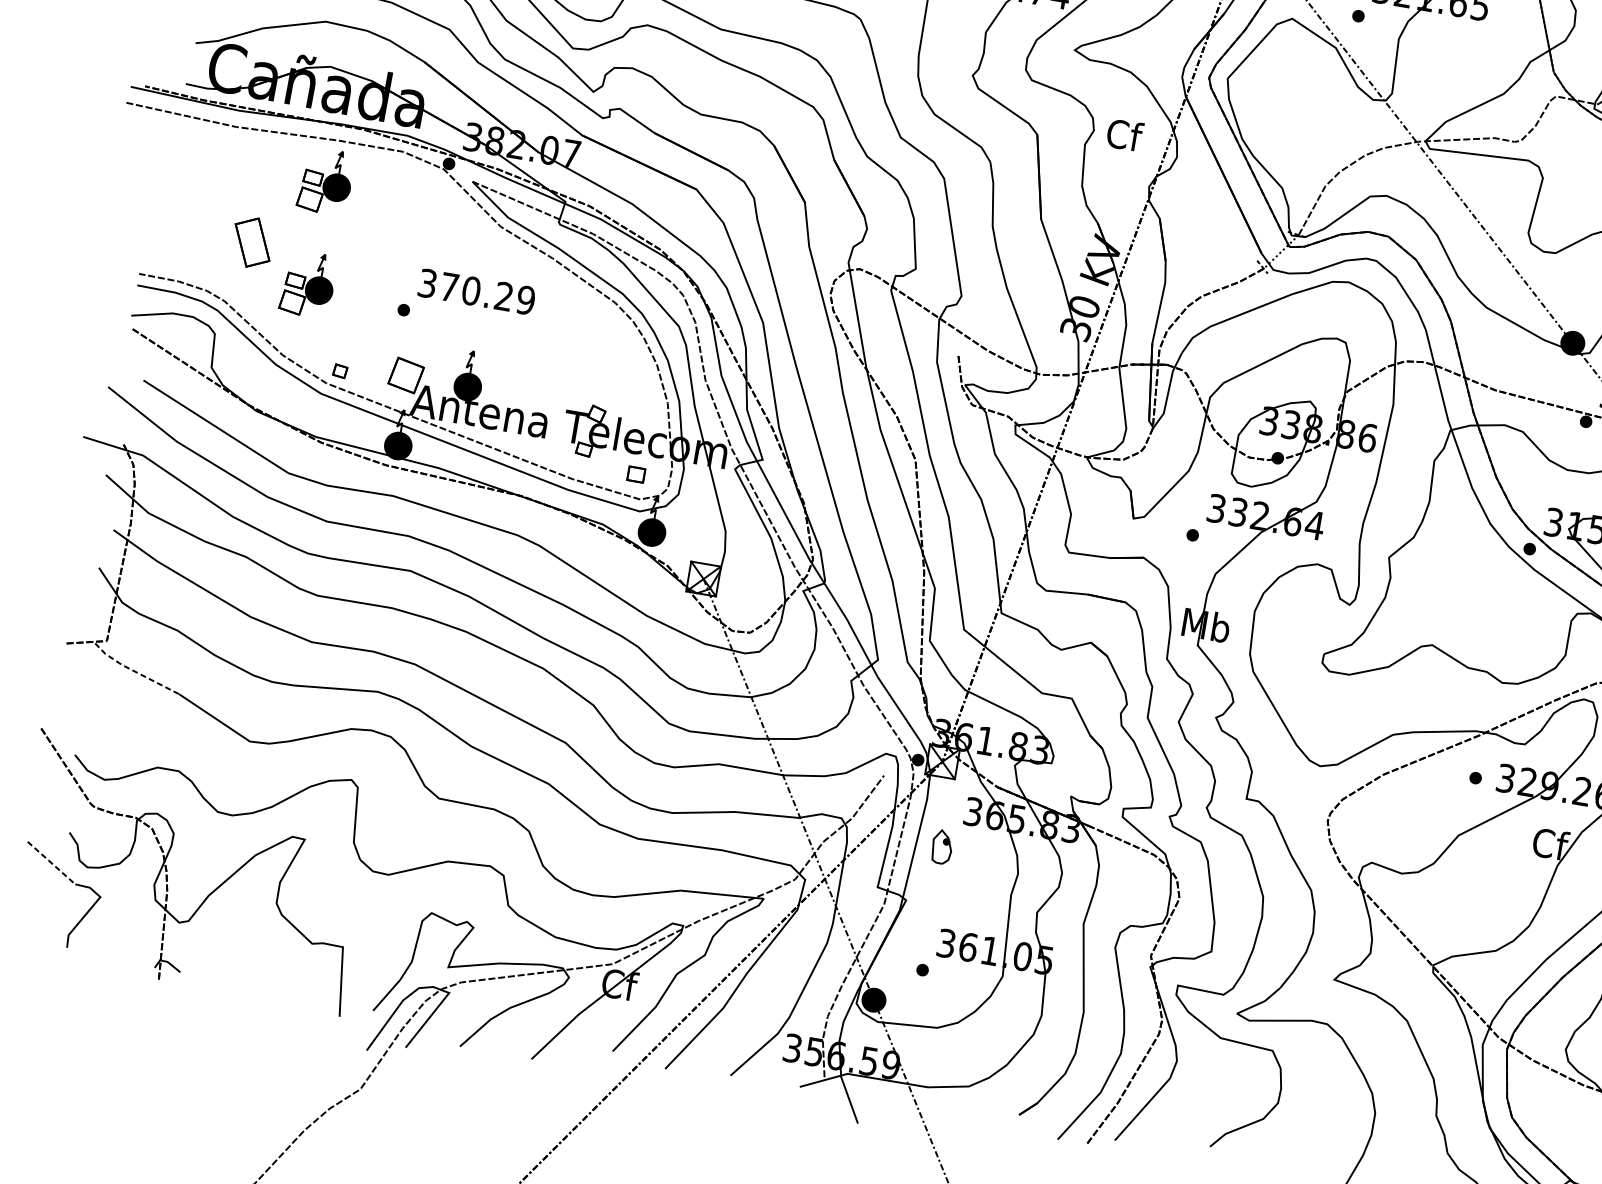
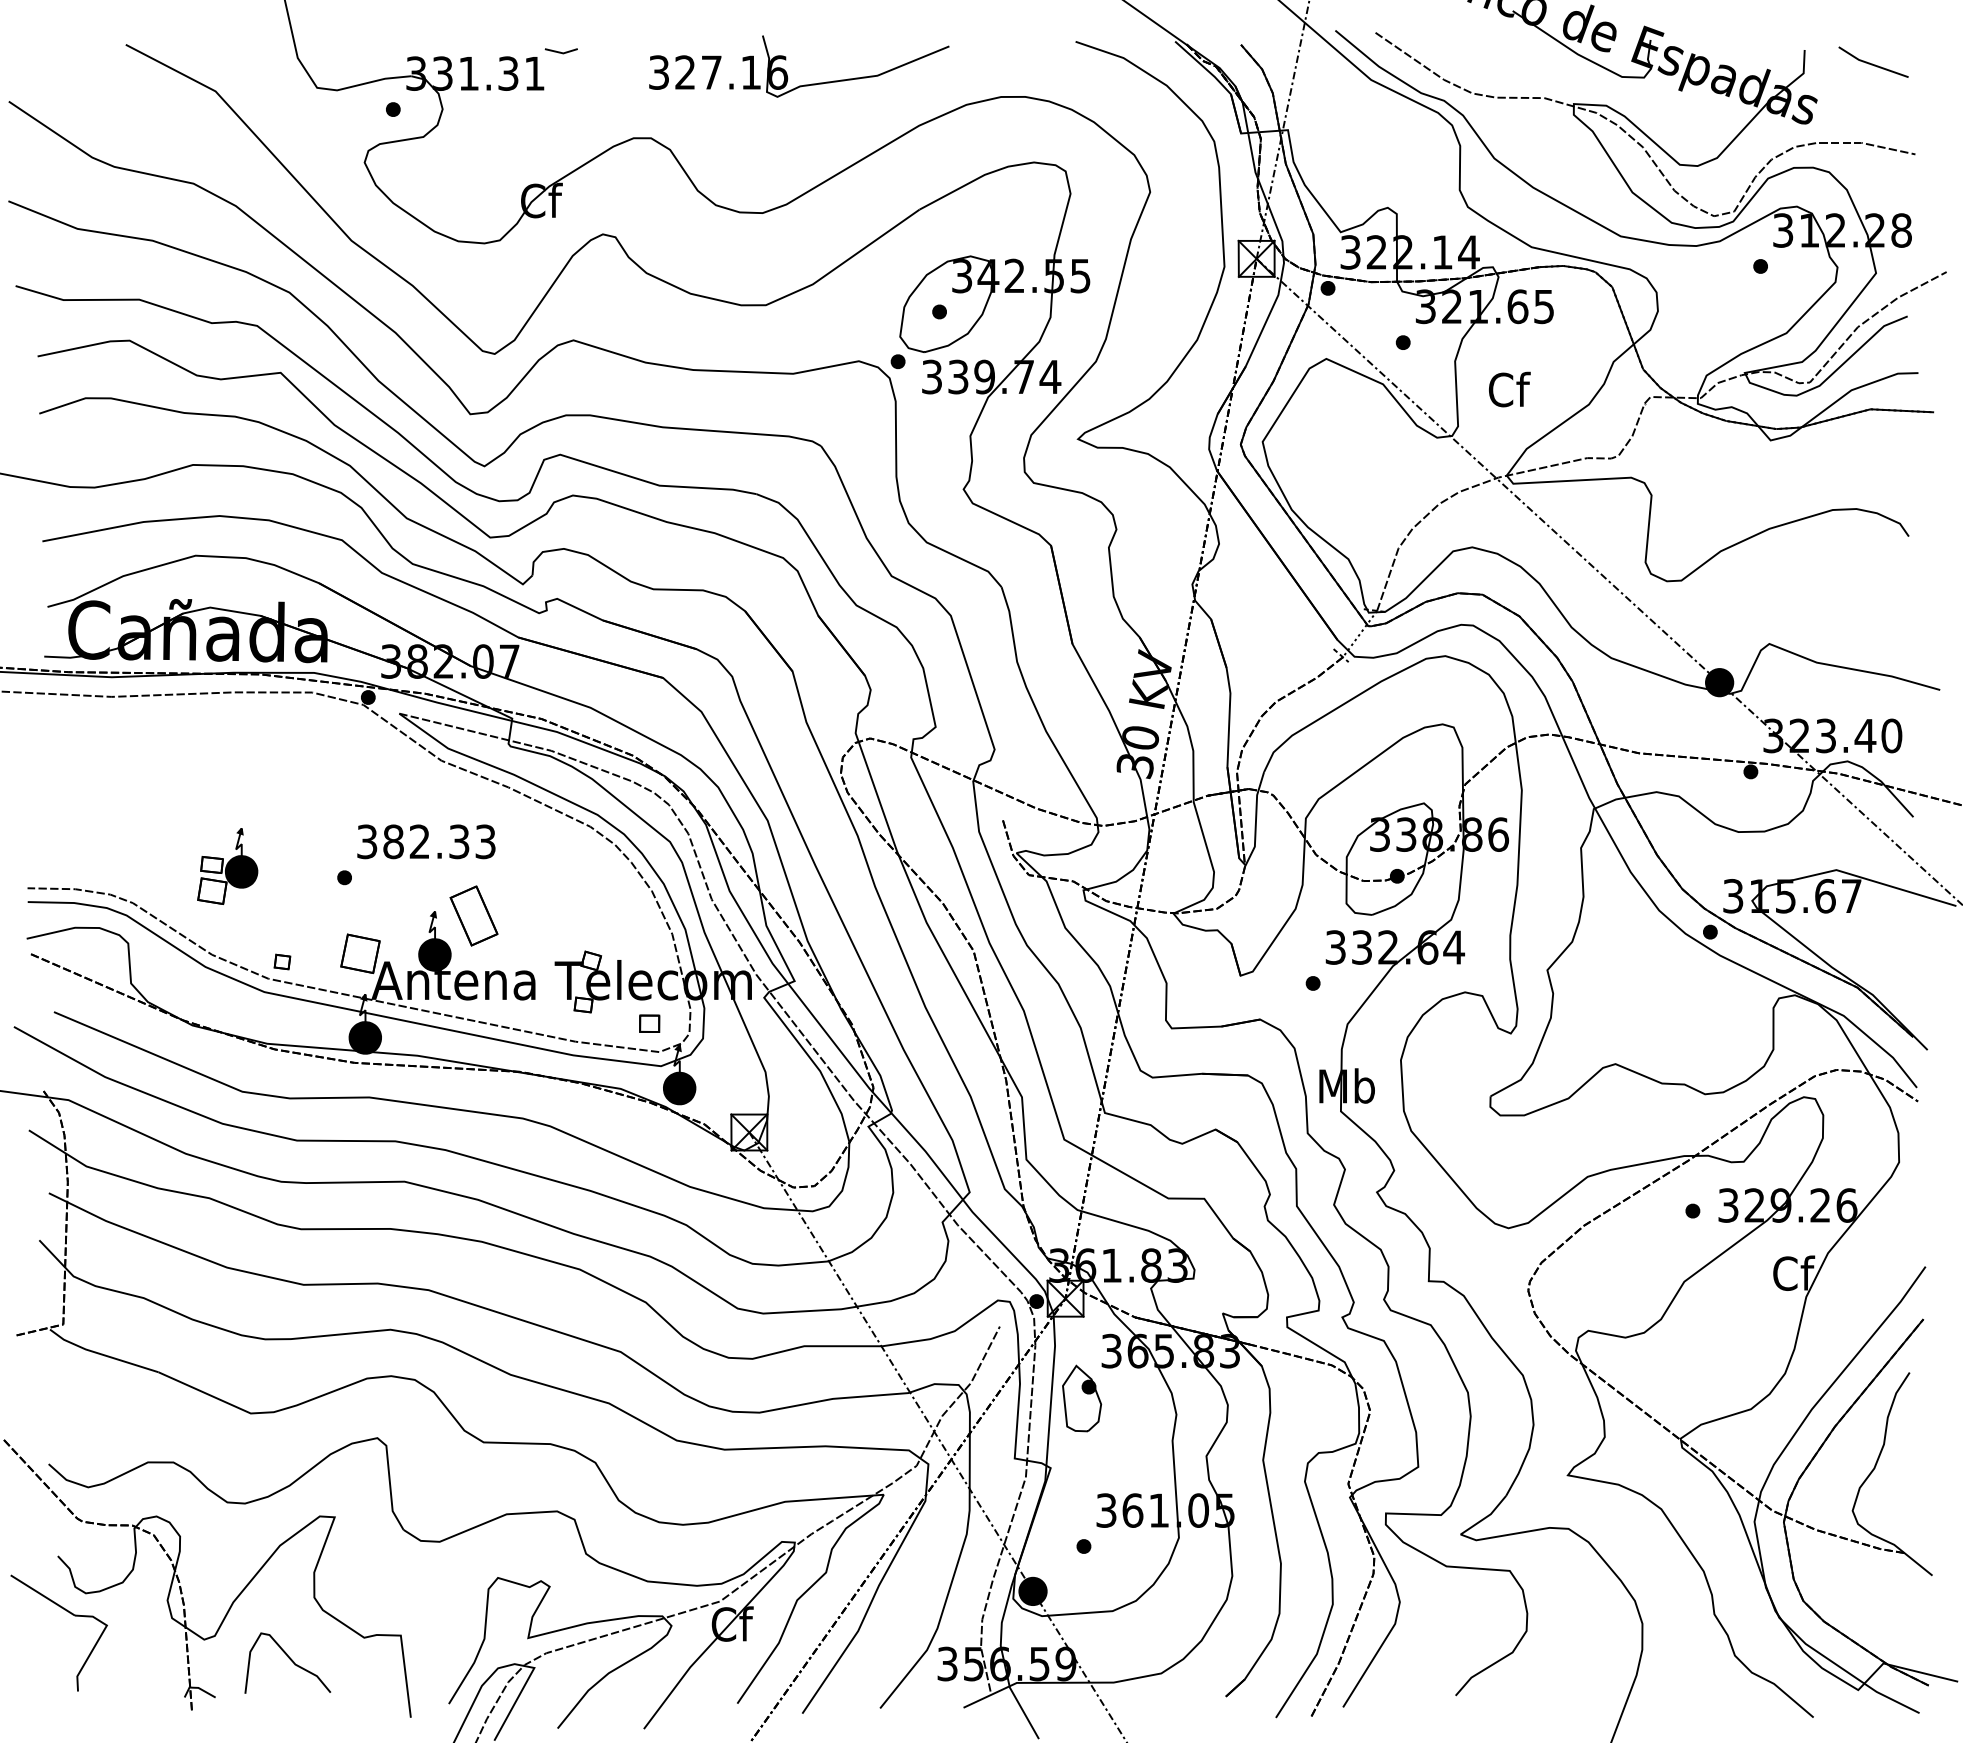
text: (1124, 135) -> (1509, 389), moved
part: (325, 181) -> (227, 742), removed
part: (252, 242) -> (473, 915), moved
text: (487, 293) -> (439, 841), 370.29 -> 382.33
line: (134, 671) -> (101, 1354), dashed -> solid
part: (942, 847) -> (1082, 1398), size x1.67
line: (51, 863) -> (42, 1595), dashed -> solid
curve: (247, 951) -> (289, 1659), added

